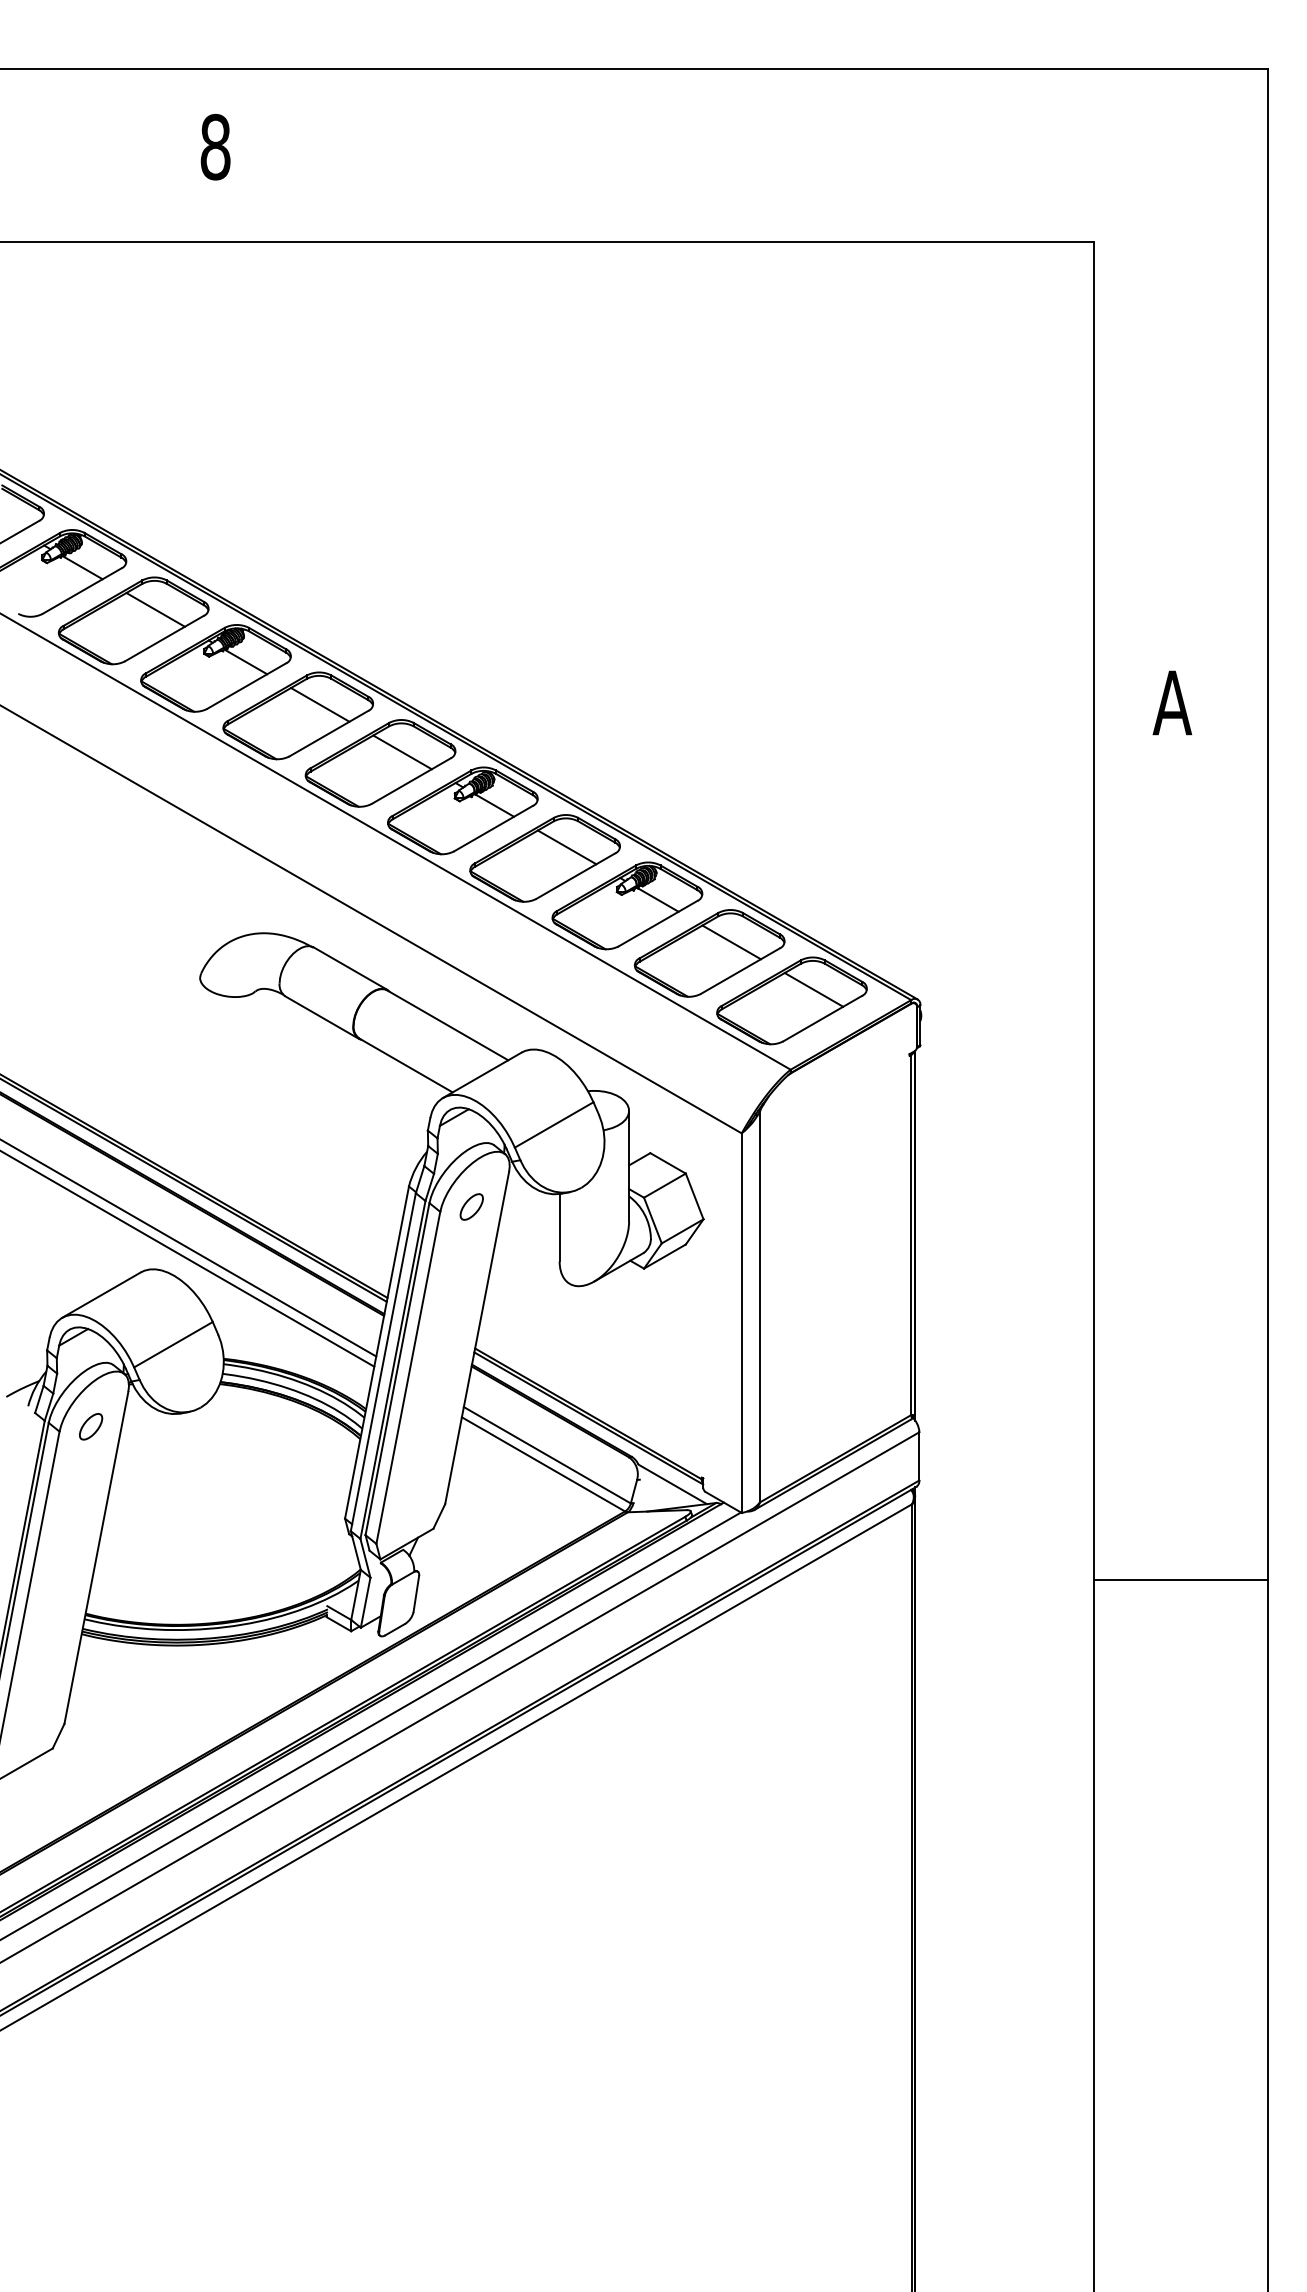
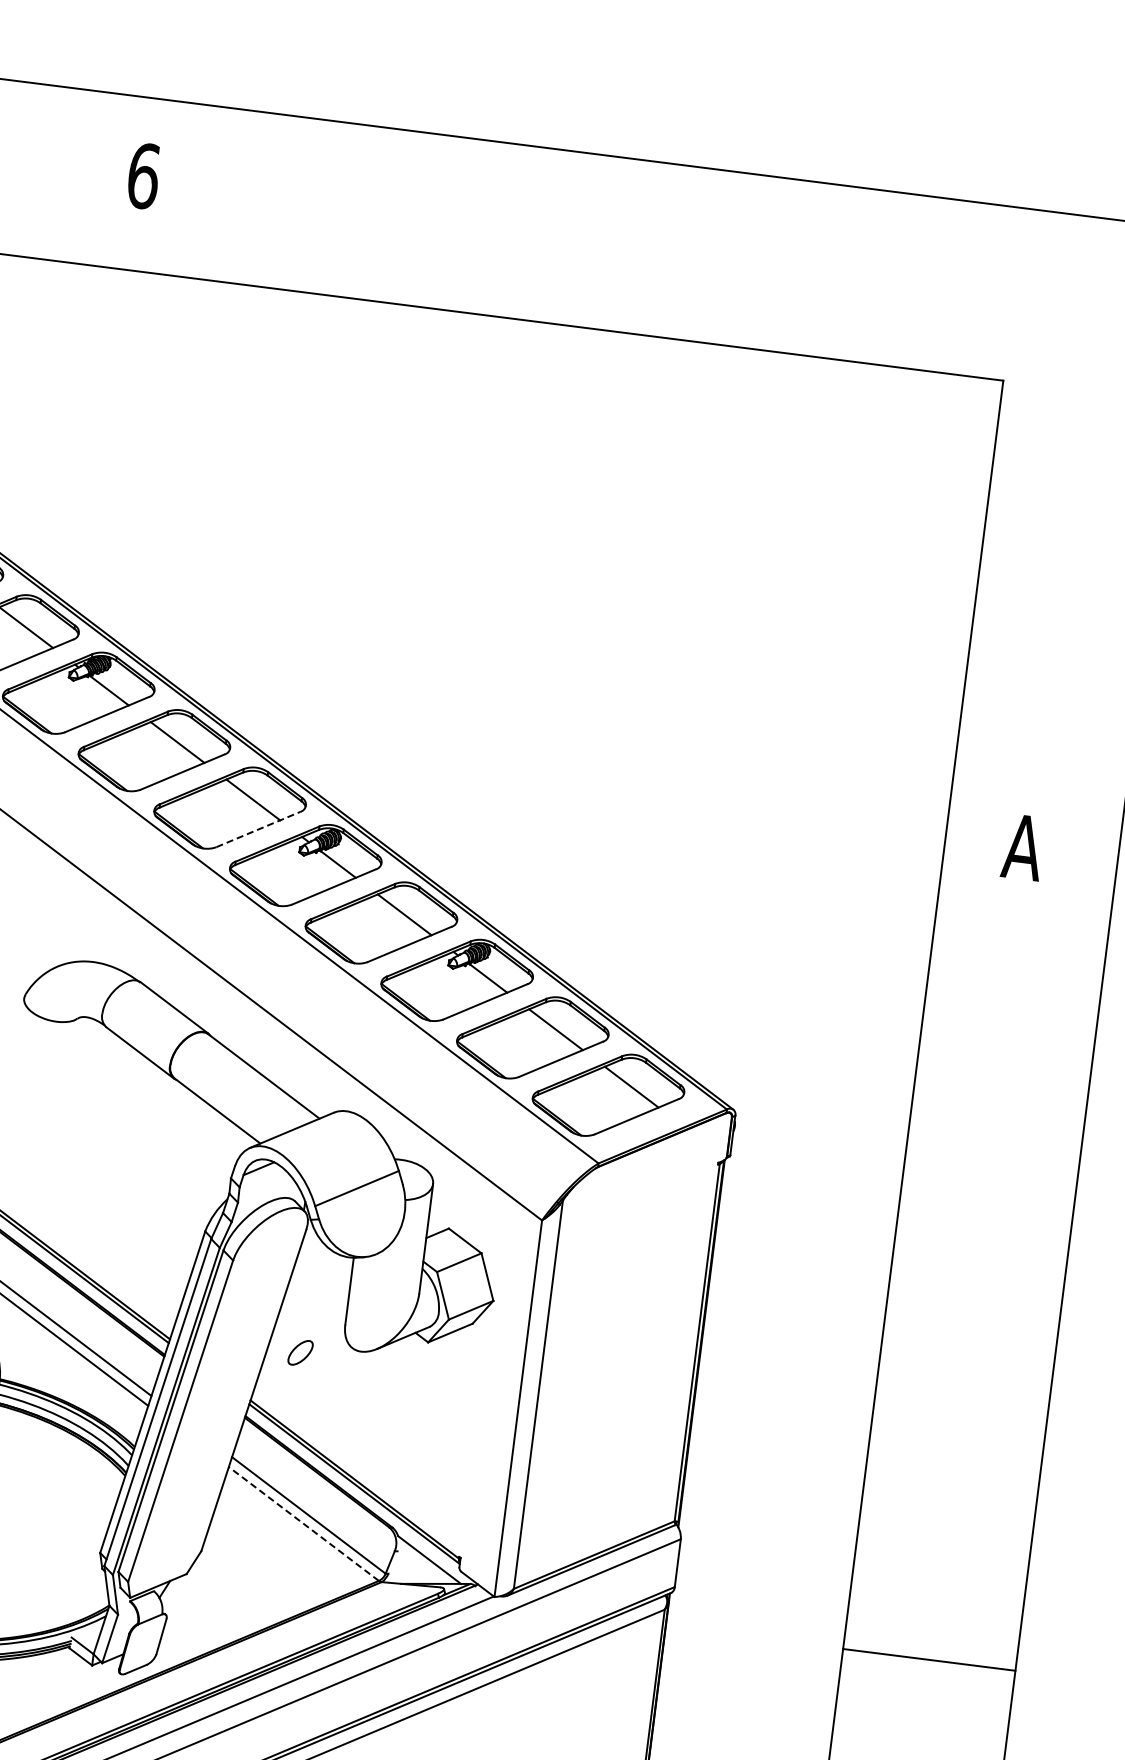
text: (215, 146) -> (143, 175), 8 -> 6
line: (411, 780) -> (258, 828), solid -> dashed
part: (471, 1206) -> (300, 1352), moved
line: (543, 1464) -> (303, 1524), solid -> dashed
line: (1180, 1579) -> (928, 1659), moved

